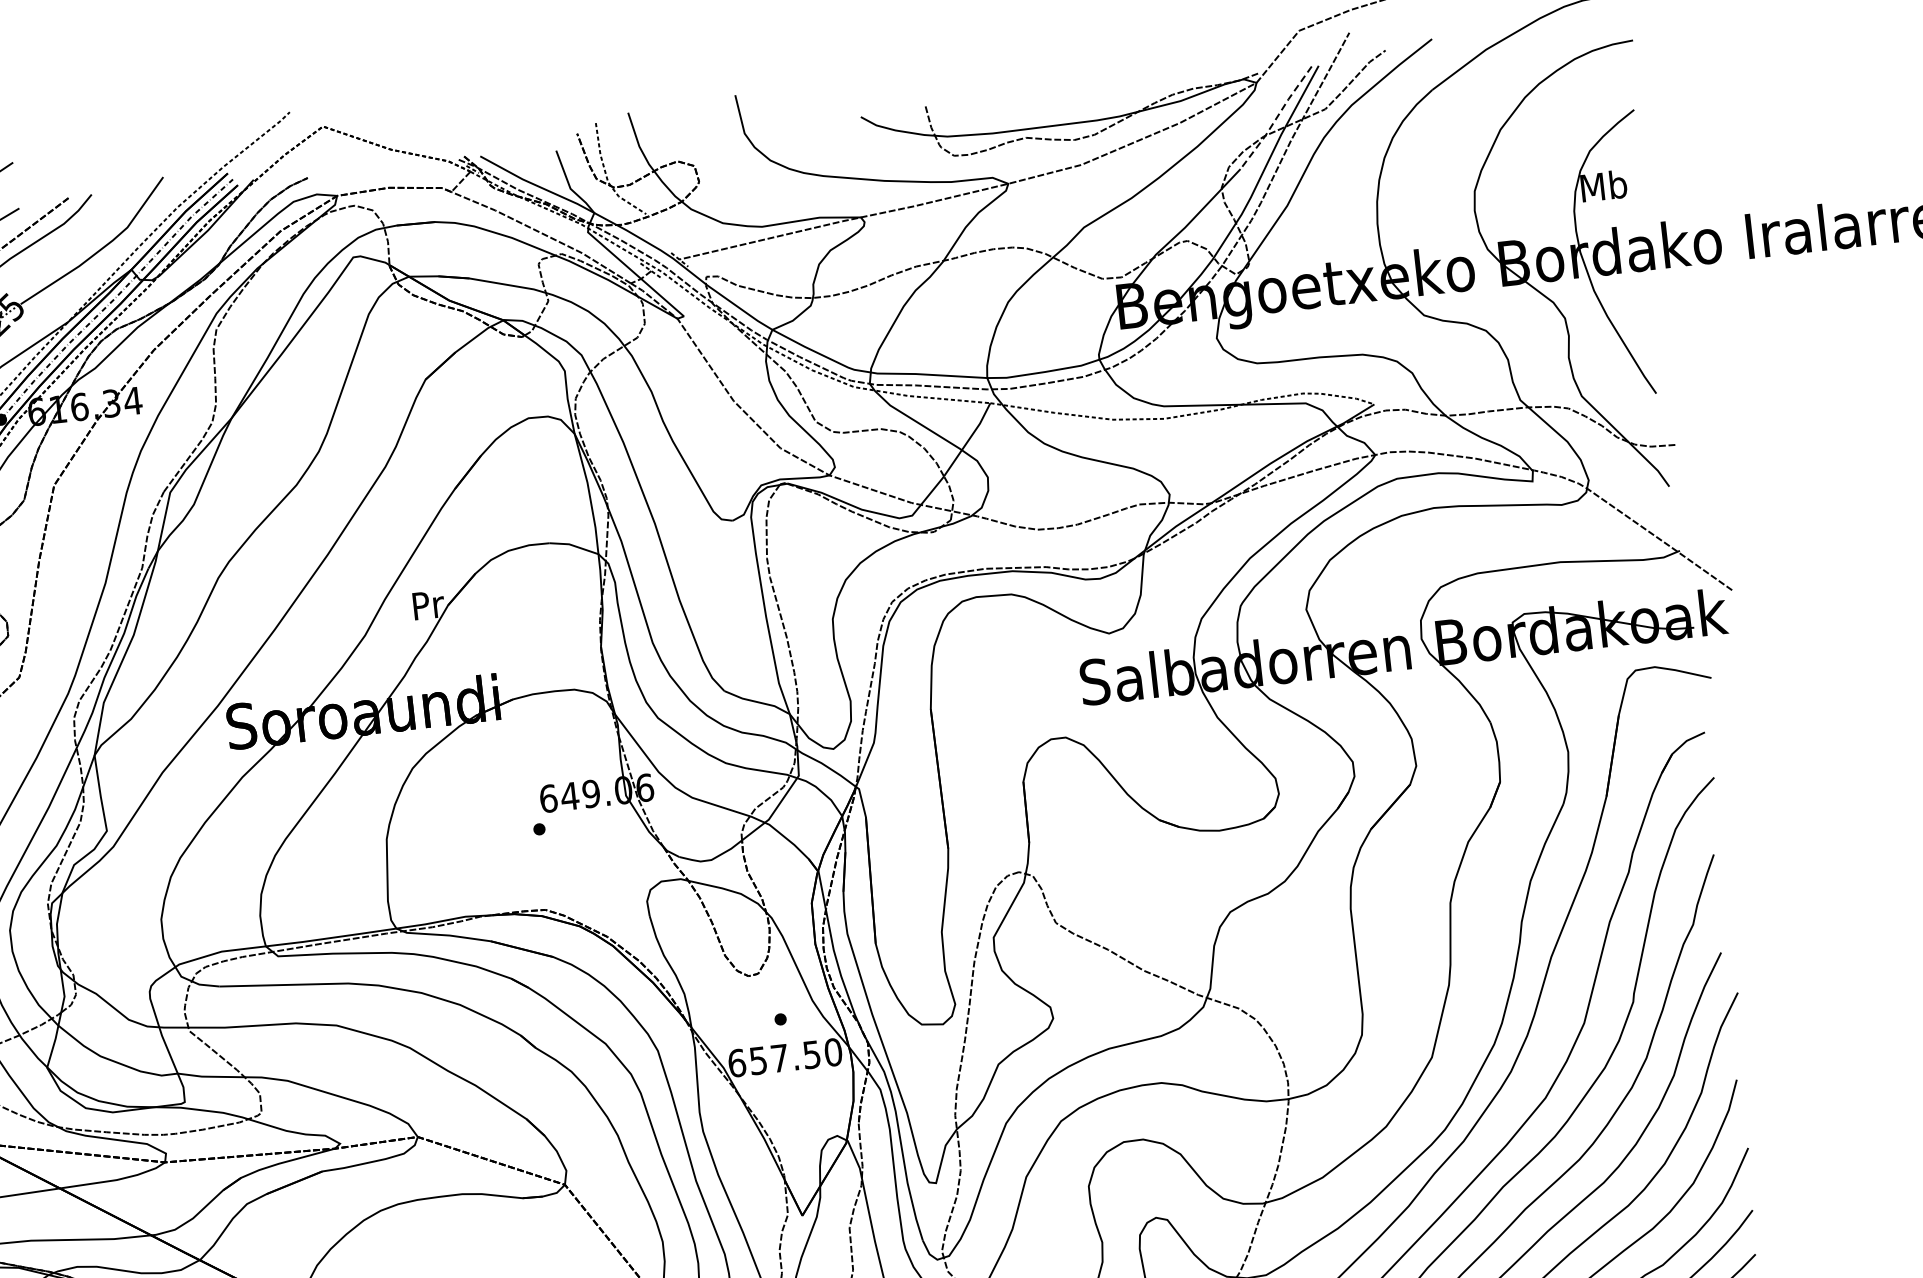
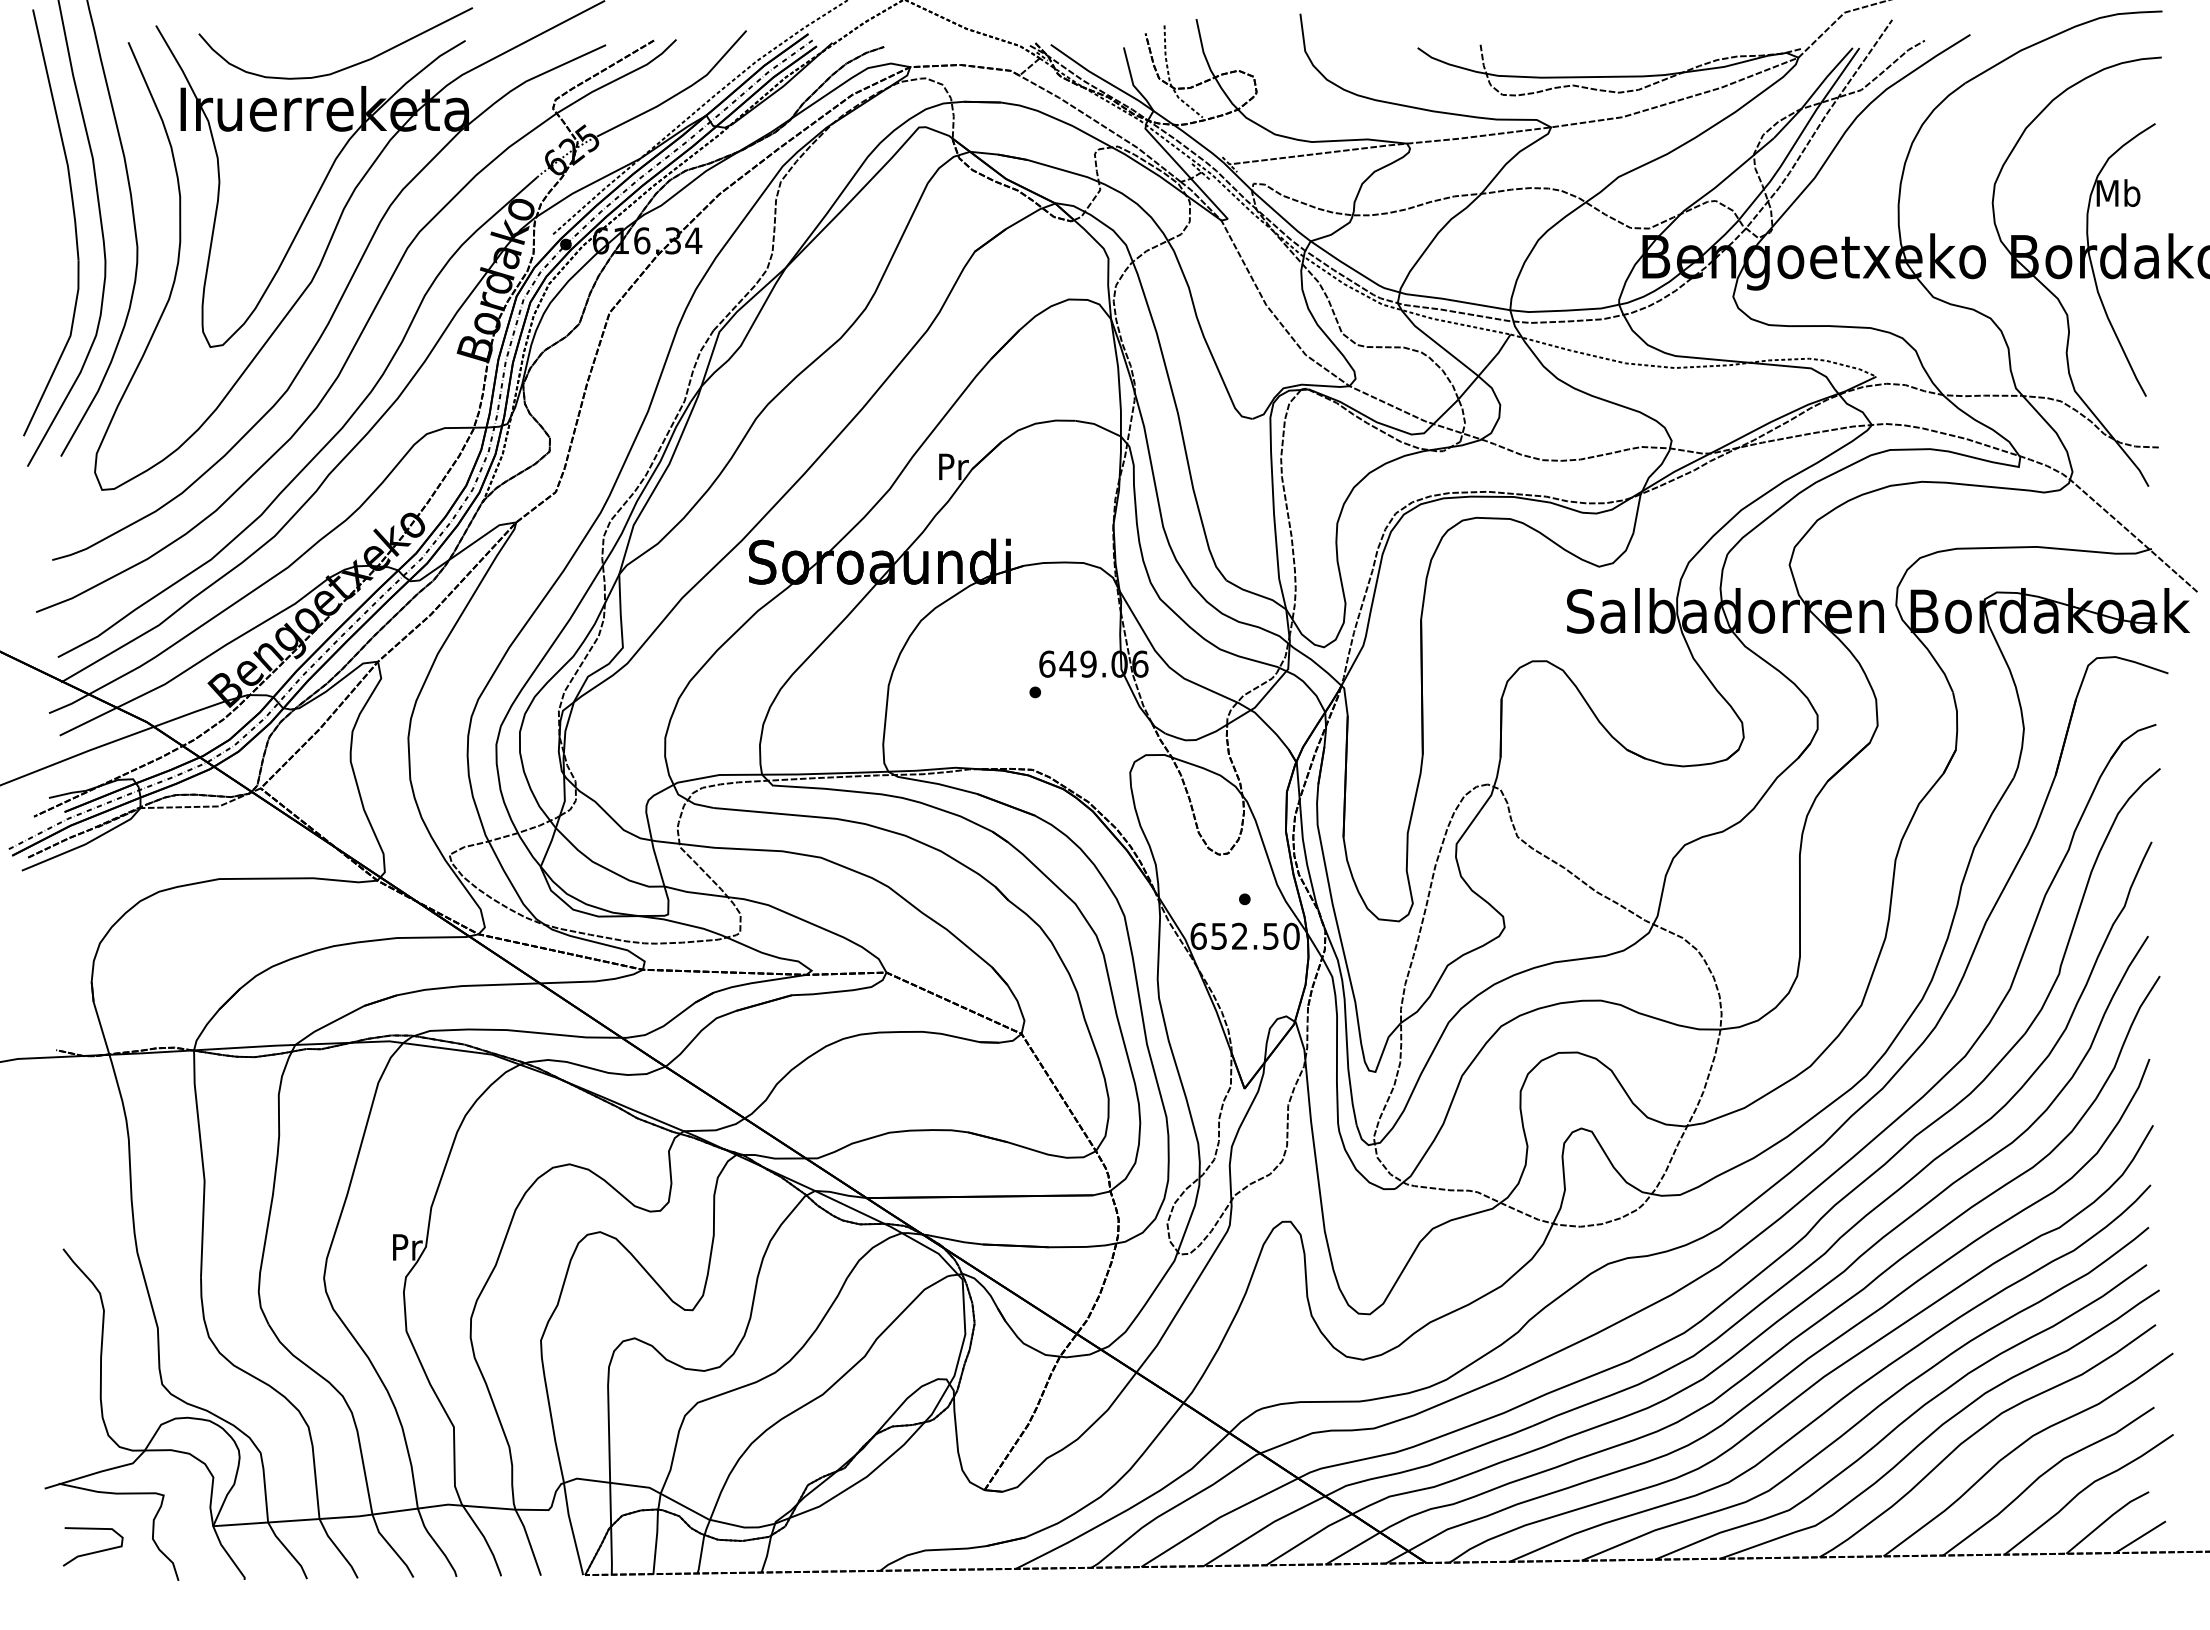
line: (1276, 118) -> (1813, 93), dashed -> solid
text: (779, 1057) -> (1239, 935), 657.50 -> 652.50

